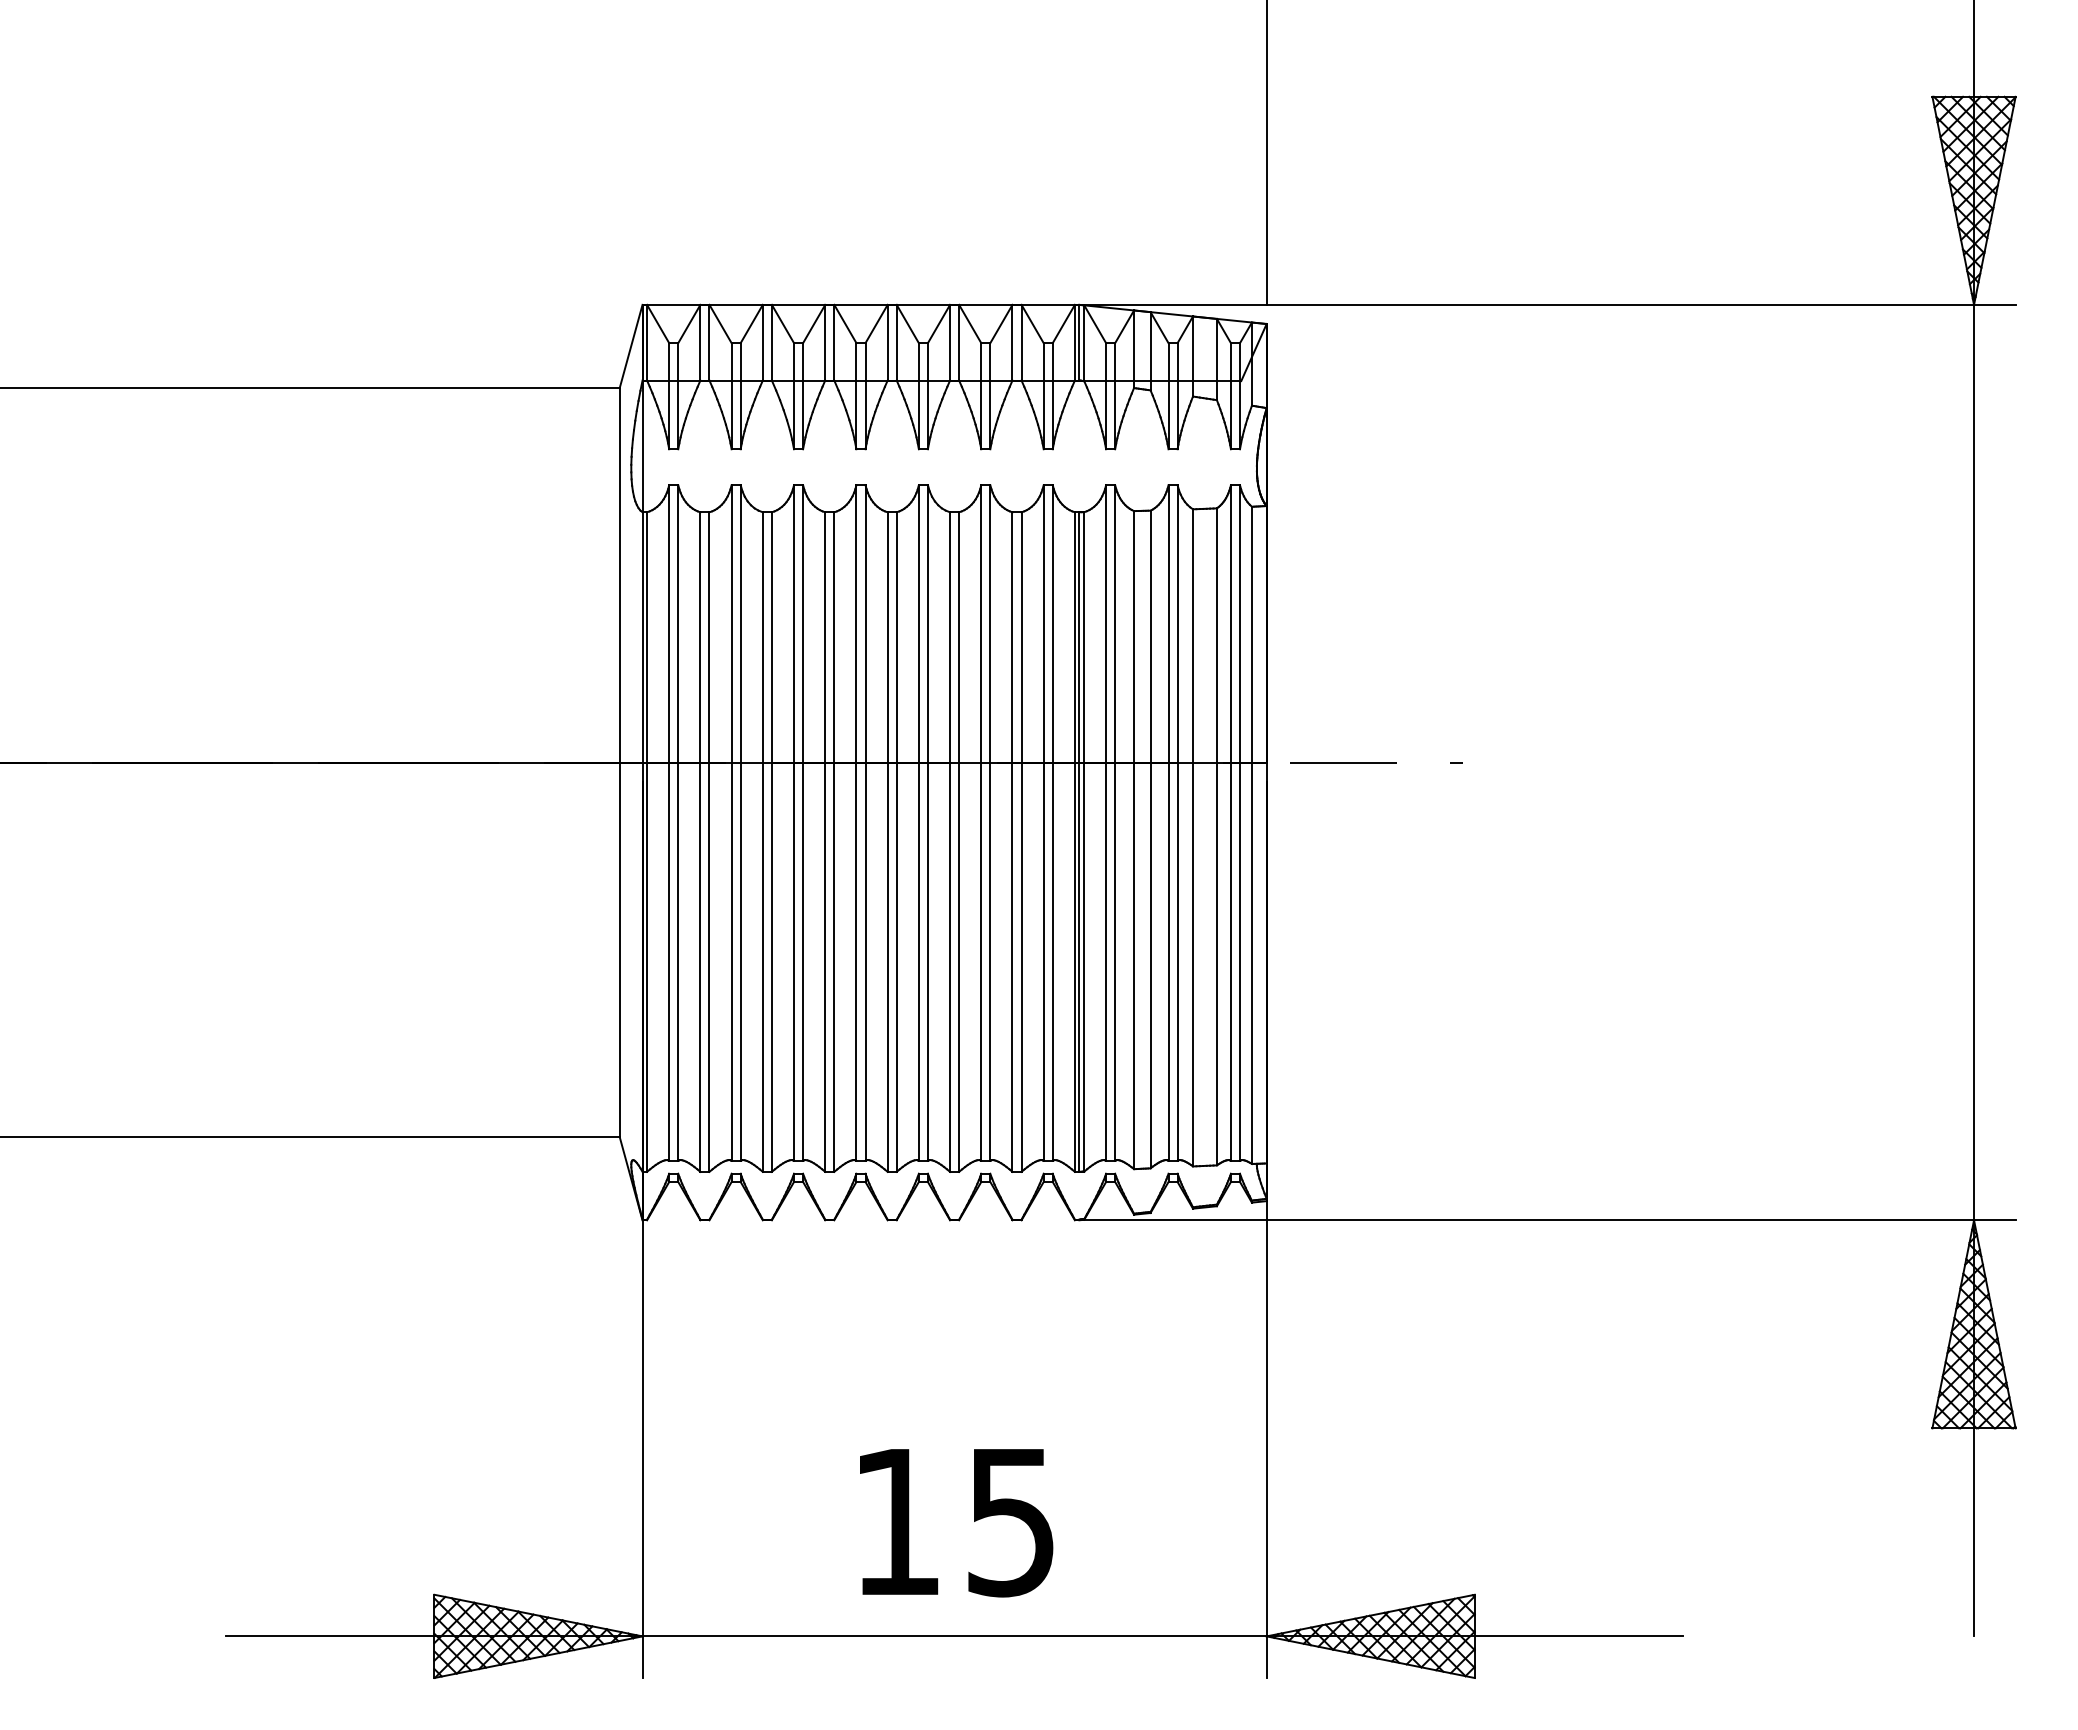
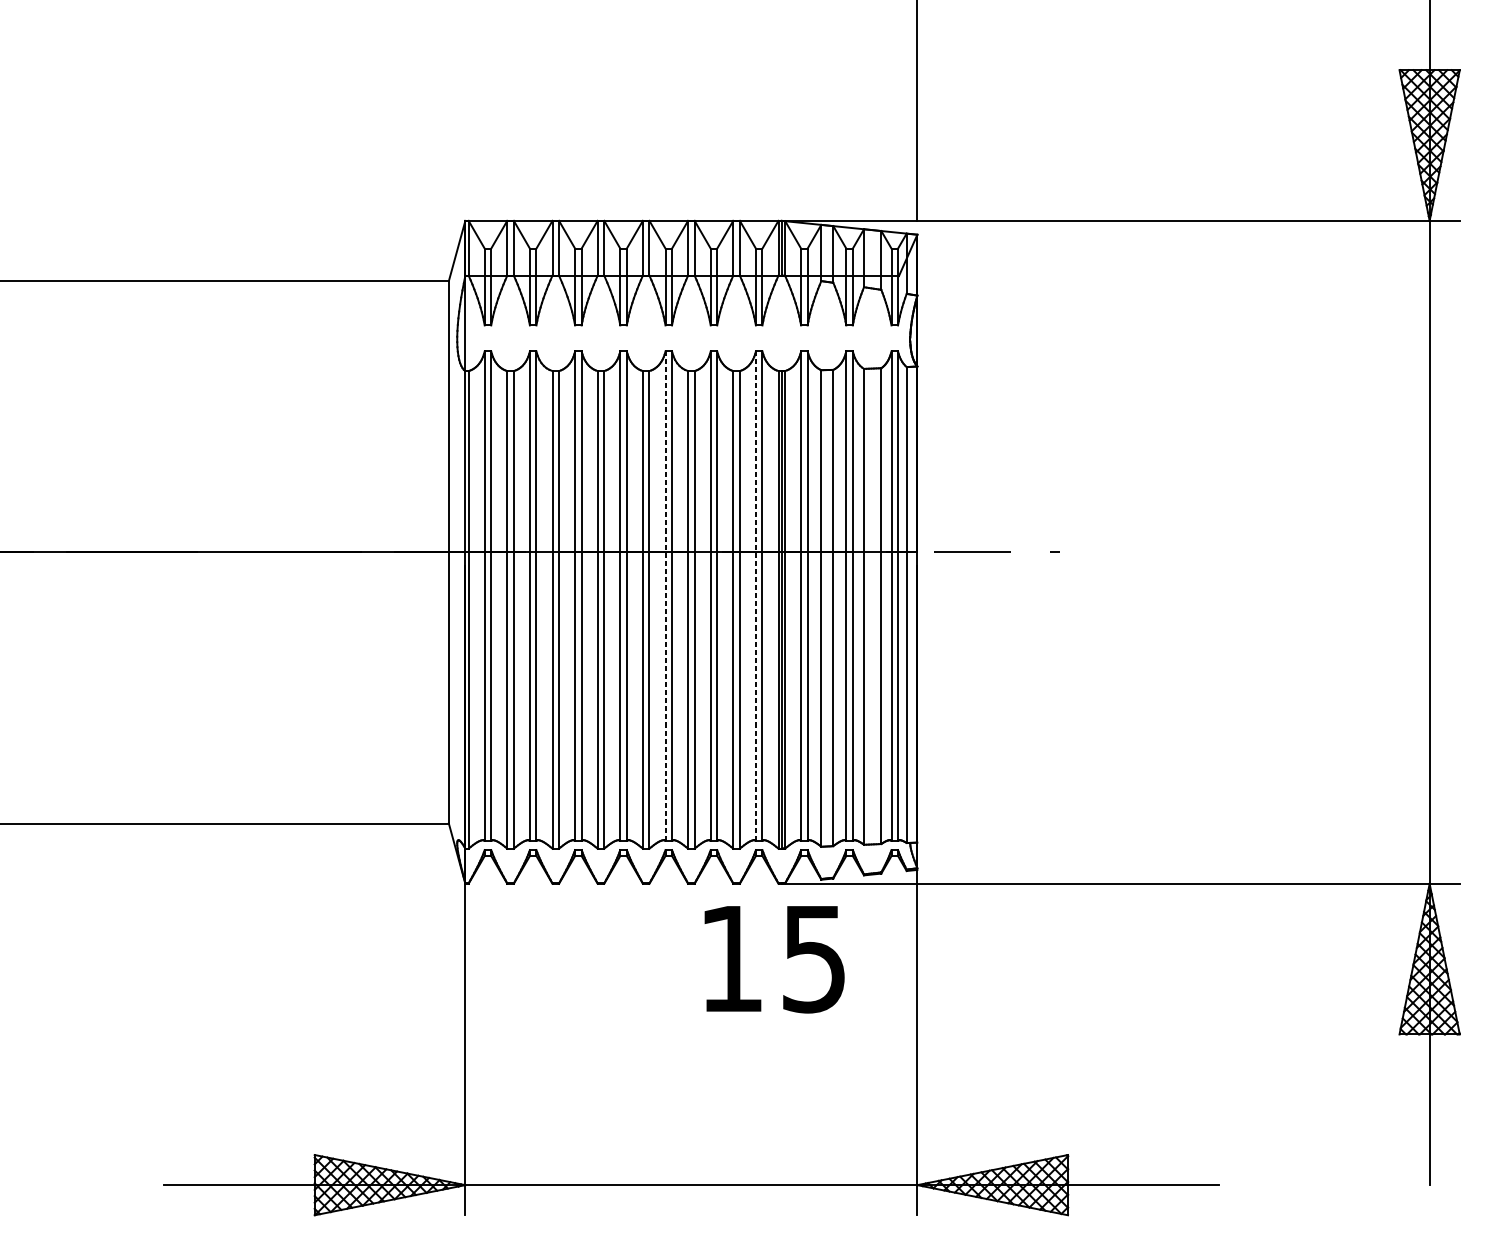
line: (918, 822) -> (665, 595), solid -> dashed
line: (1043, 822) -> (755, 595), solid -> dashed
text: (956, 1523) -> (774, 959), moved

